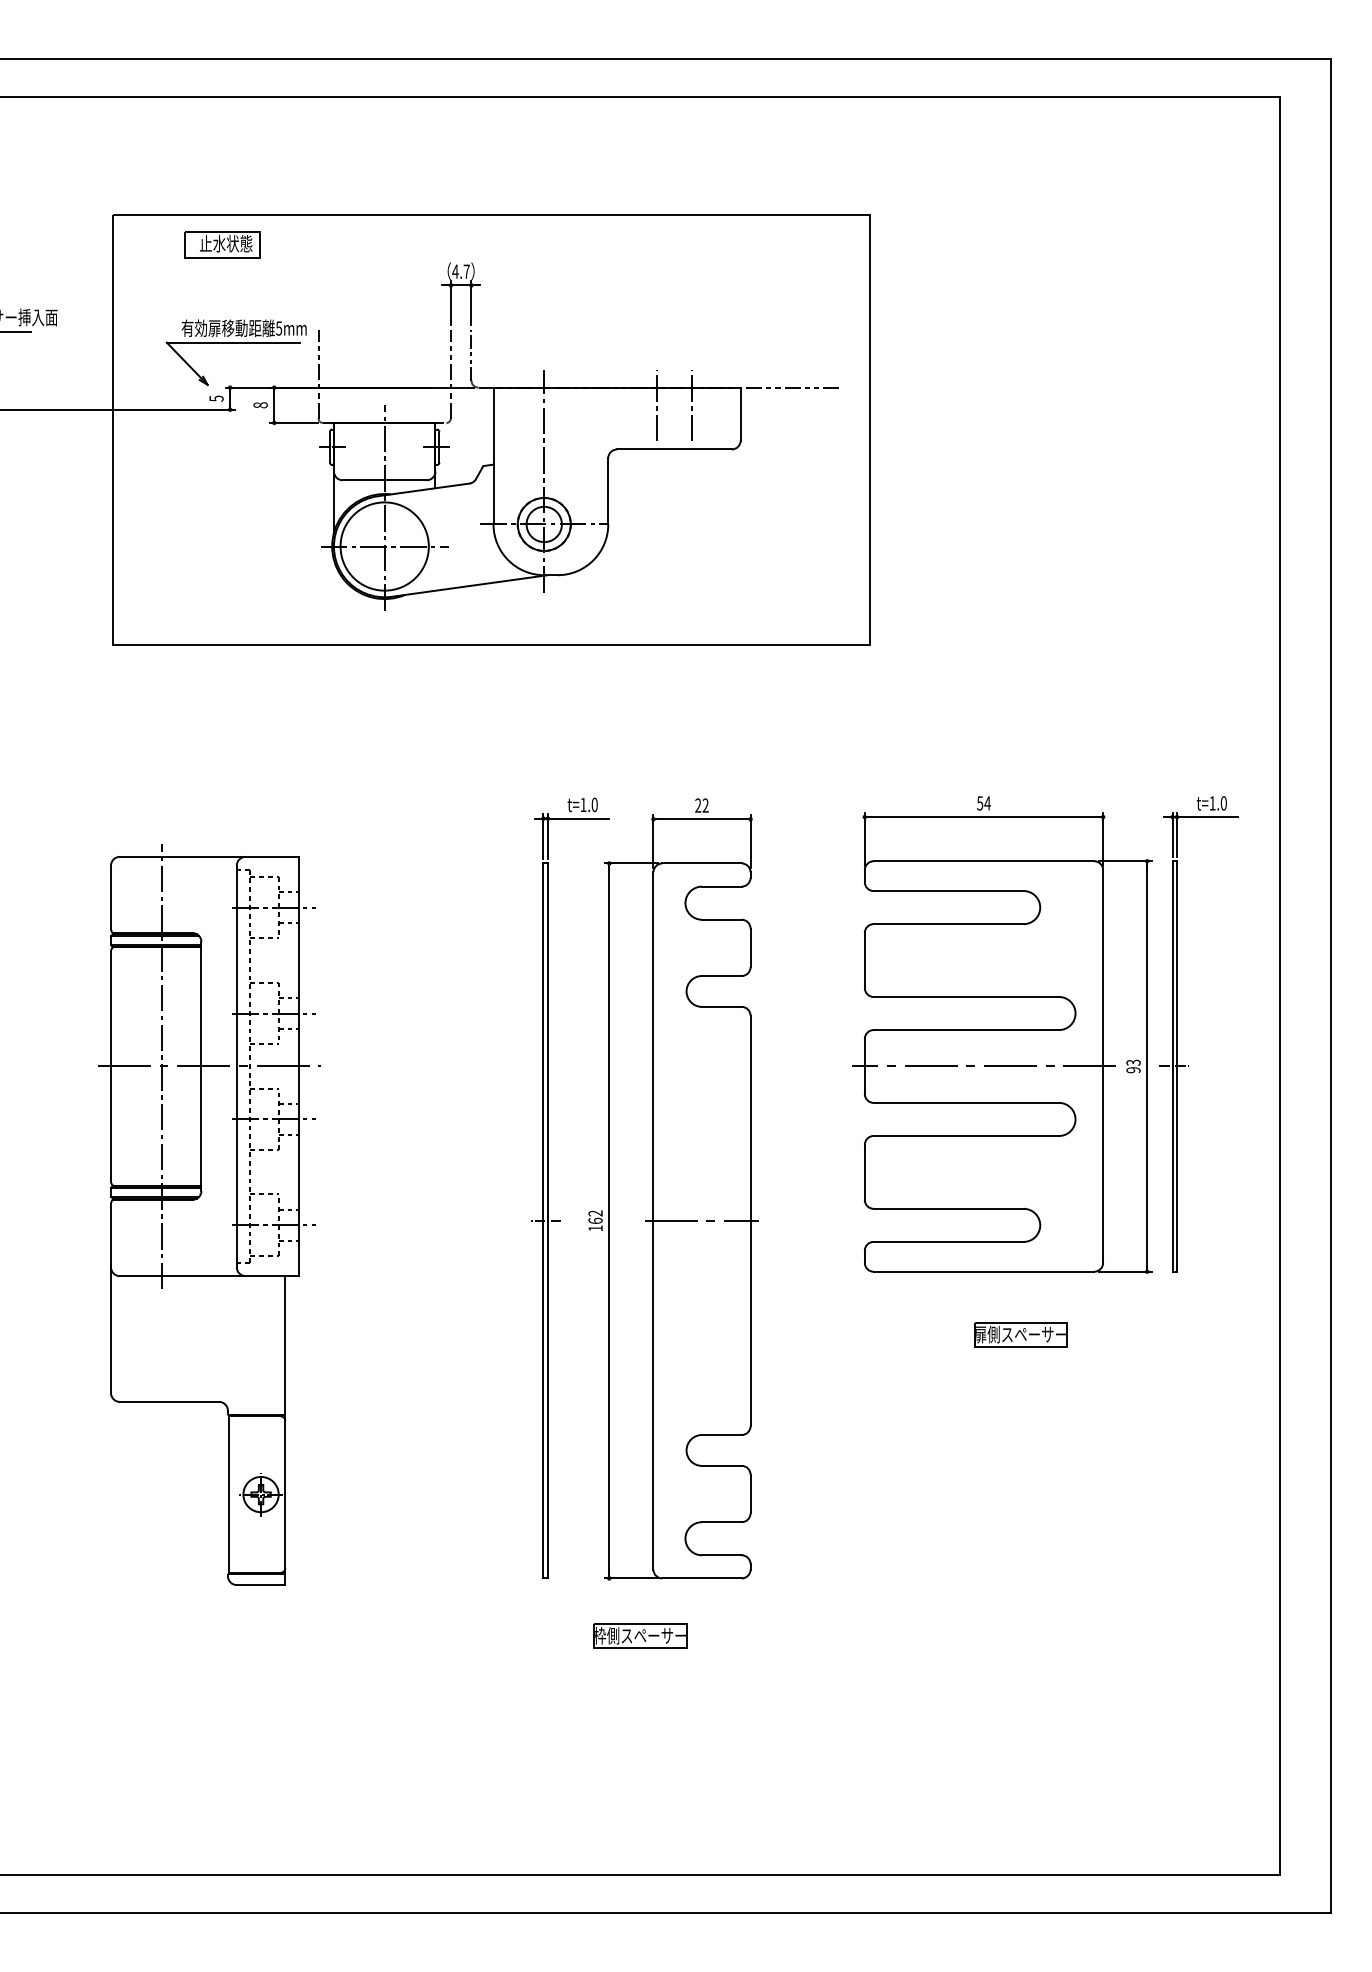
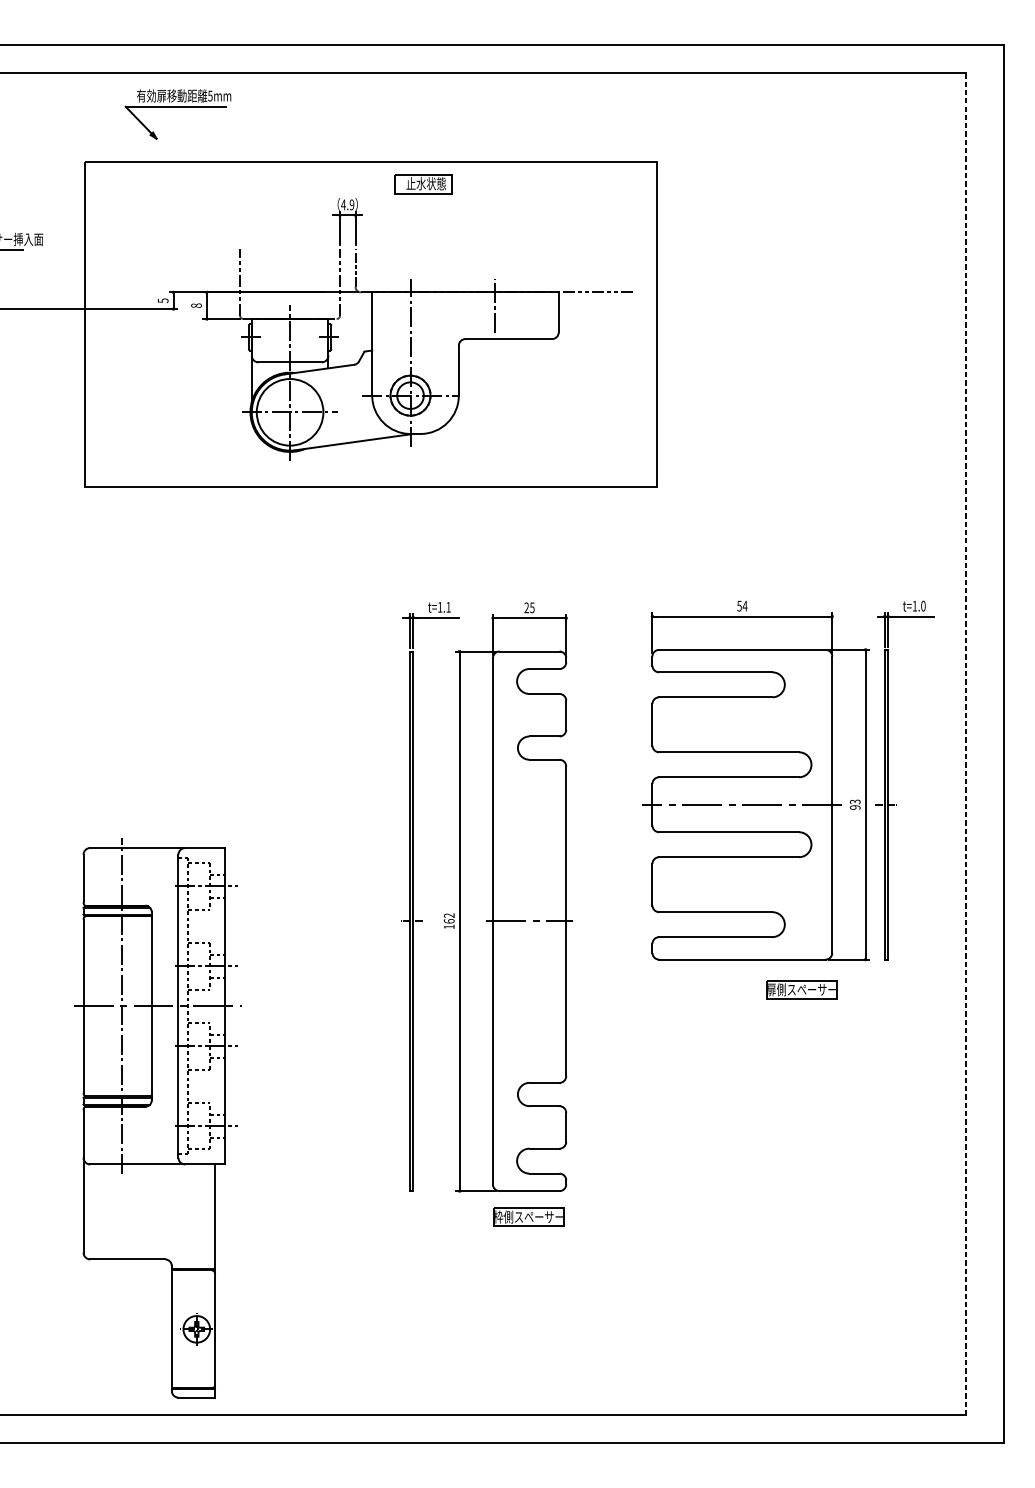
part: (222, 244) -> (423, 184), moved
text: (466, 271) -> (351, 204), 4.7 -> 4.9
part: (235, 343) -> (177, 107), moved
line: (692, 405) -> (522, 305), removed
text: (594, 804) -> (448, 607), t=1.0 -> t=1.1
text: (705, 805) -> (532, 607), 22 -> 25
line: (1280, 985) -> (966, 743), solid -> dashed
part: (209, 1214) -> (157, 1117), moved
part: (1020, 1334) -> (801, 989), moved
part: (640, 1635) -> (529, 1216), moved

